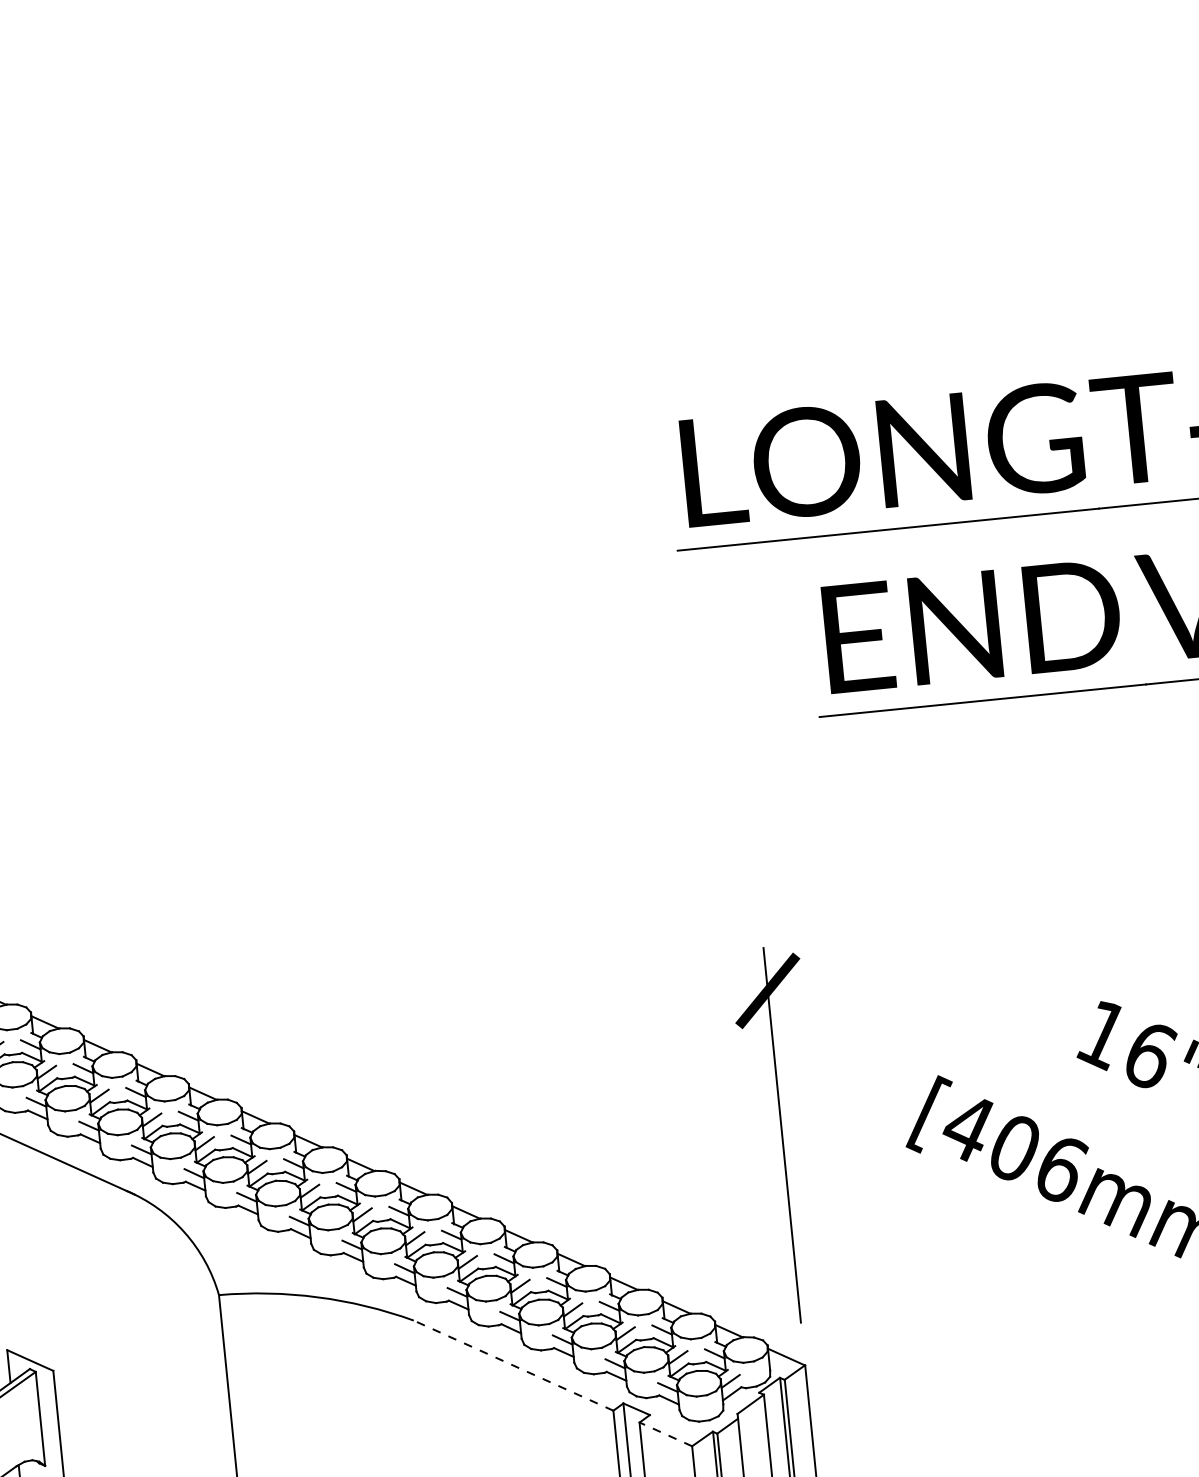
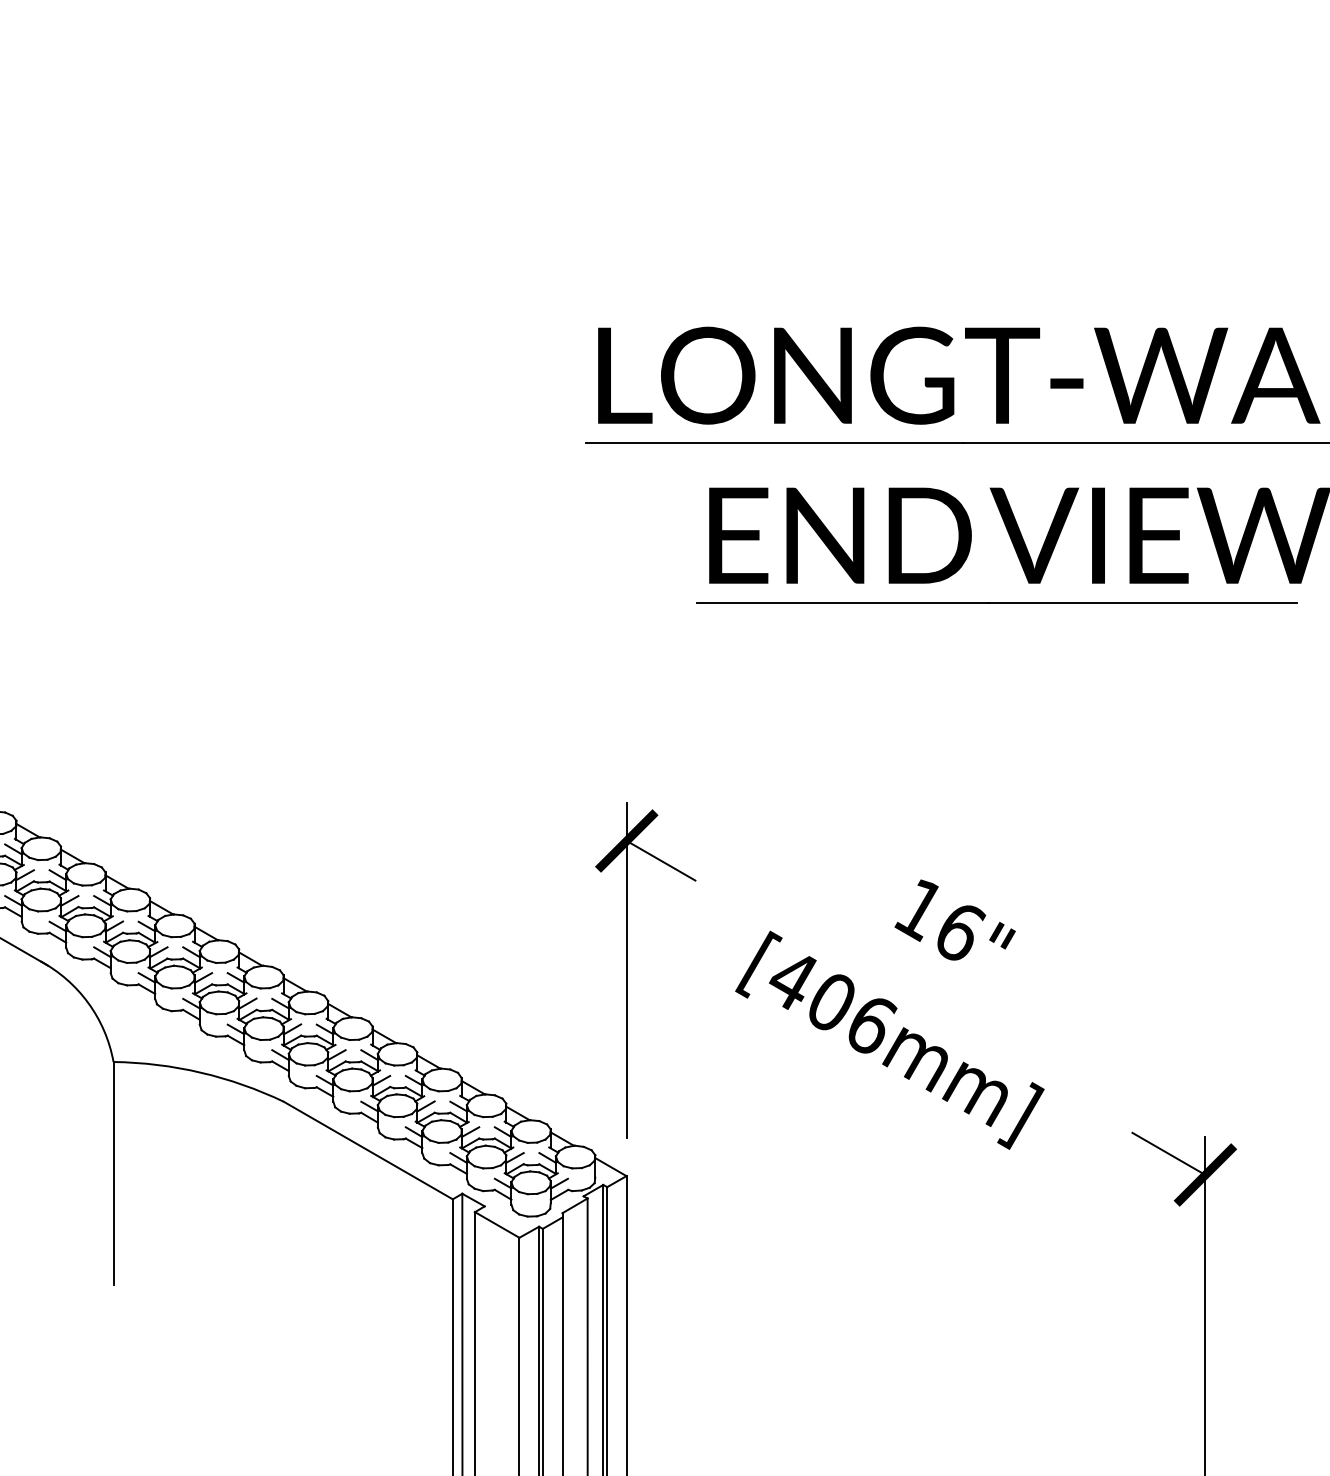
line: (807, 1008) -> (660, 860), added
line: (513, 1365) -> (368, 1150), dashed -> solid
line: (666, 1433) -> (497, 1224), dashed -> solid

